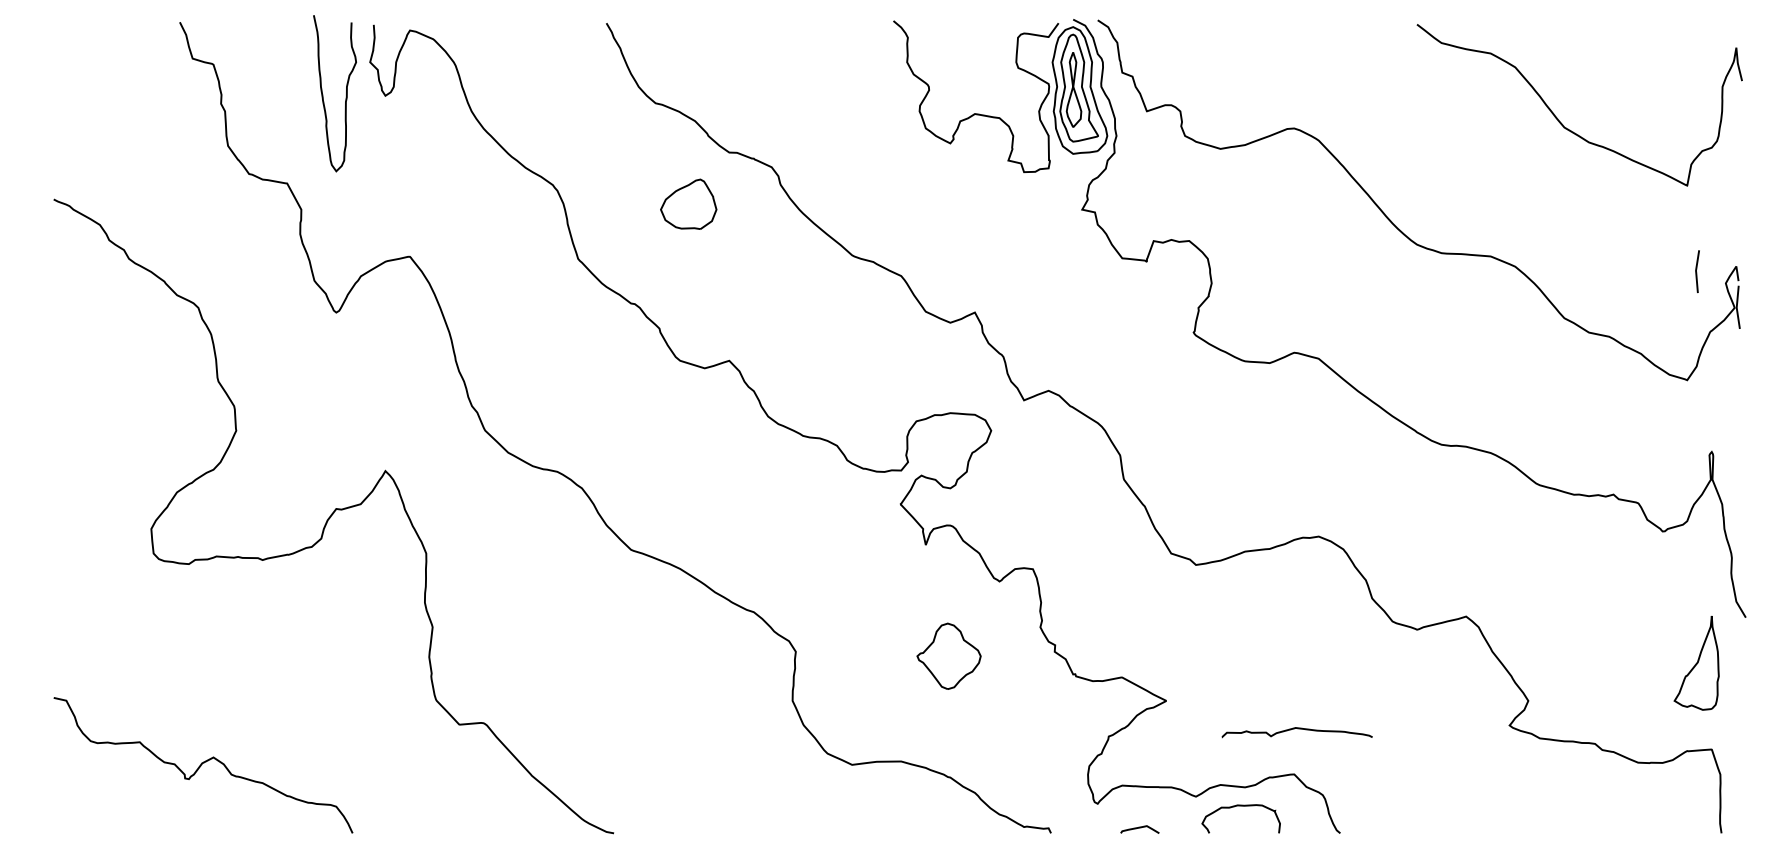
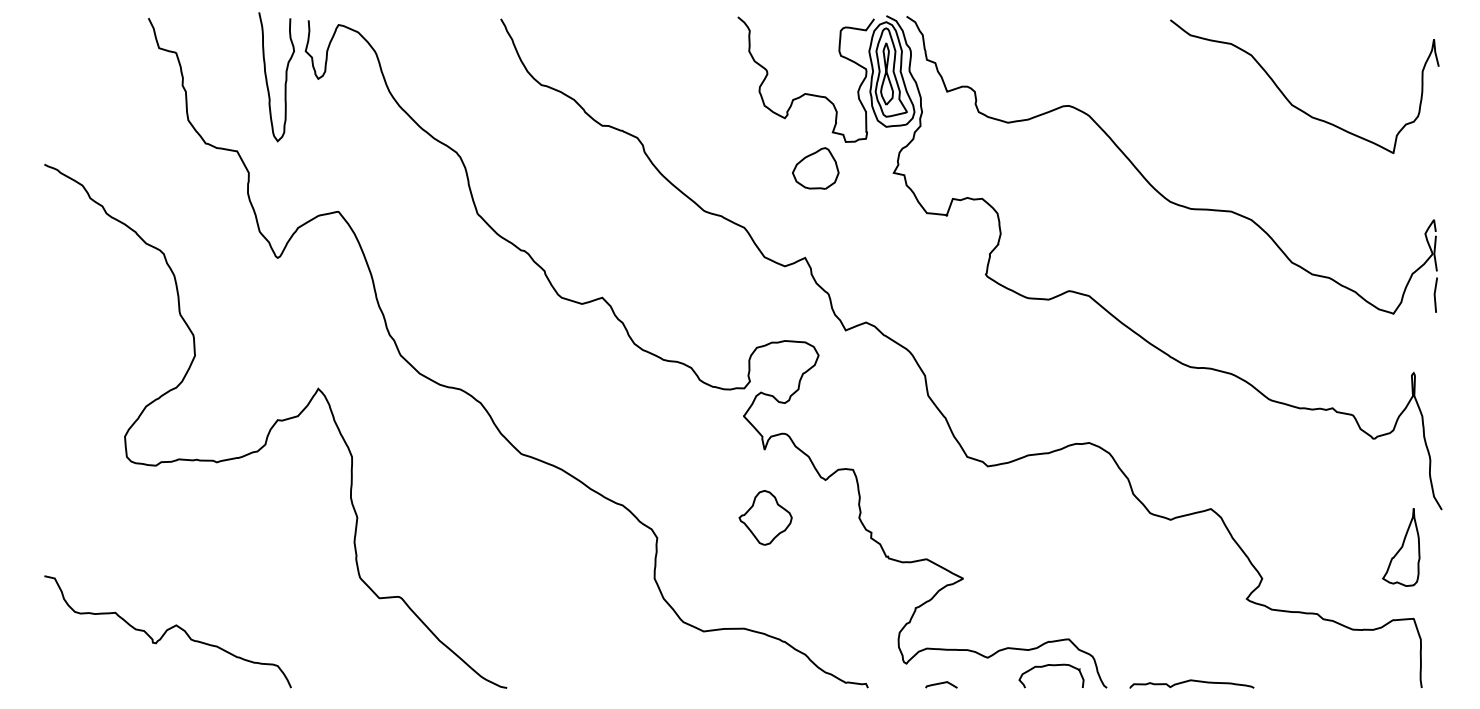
part: (688, 203) -> (815, 167), moved
line: (1696, 271) -> (1434, 295), moved
part: (948, 655) -> (765, 517), moved
curve: (1297, 729) -> (1192, 681), moved
curve: (1240, 806) -> (1050, 665), moved

